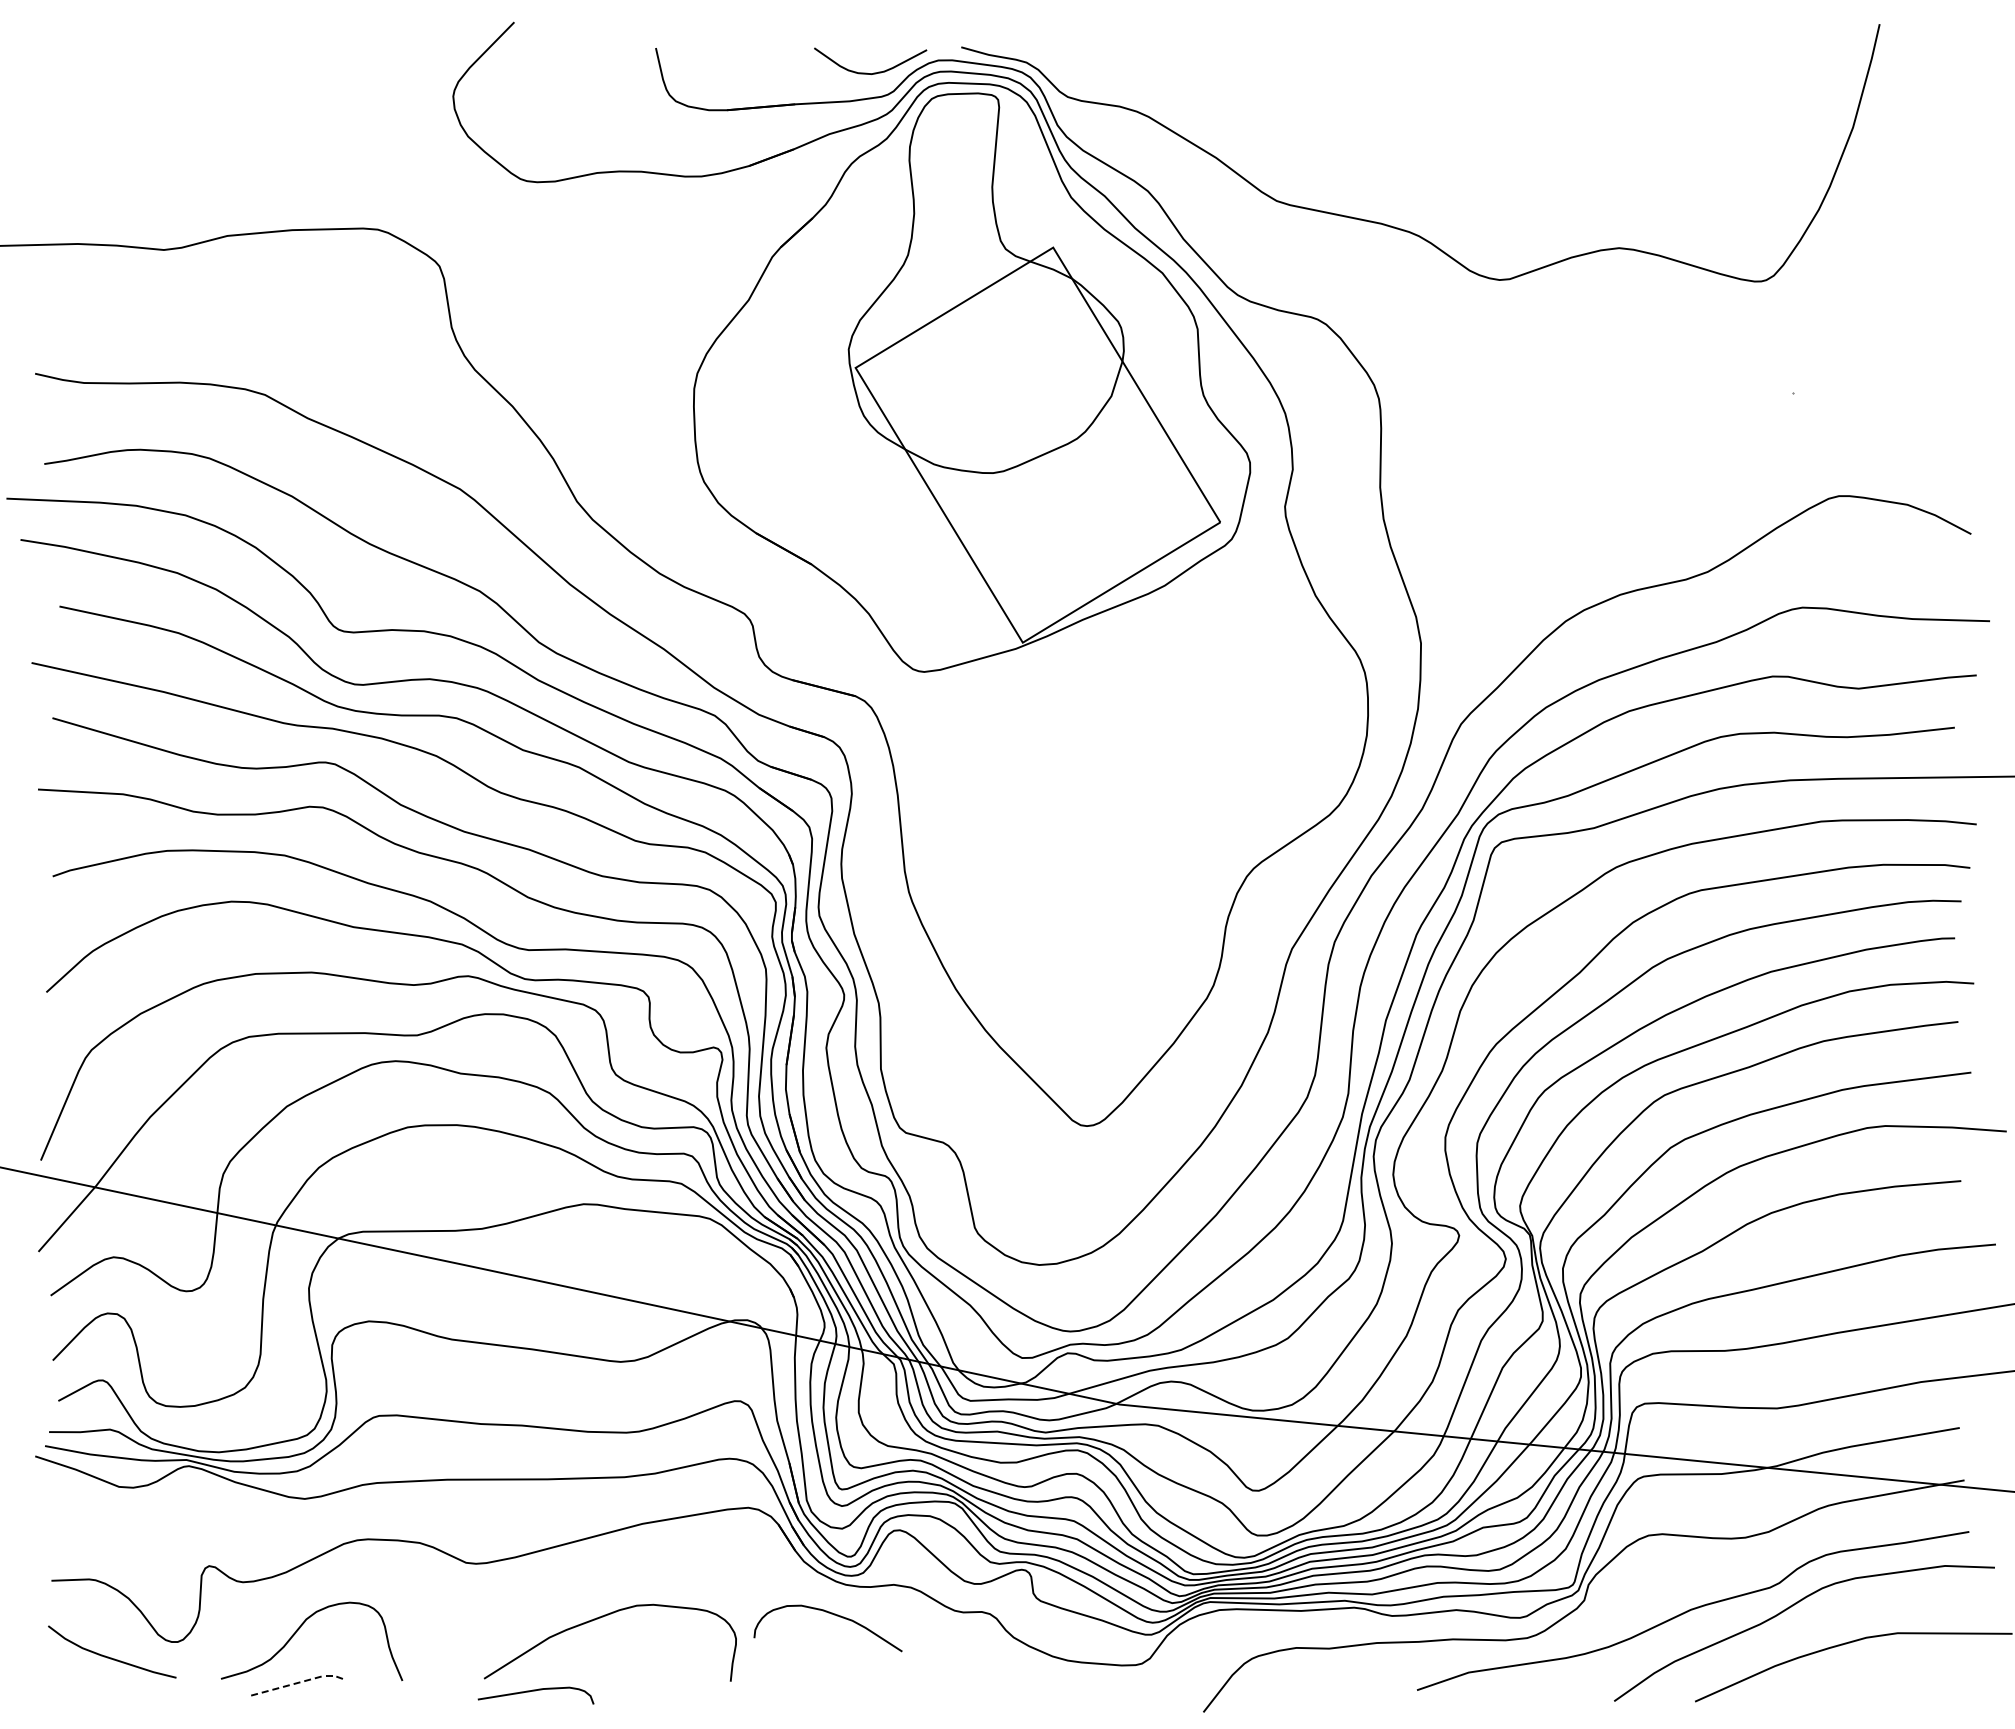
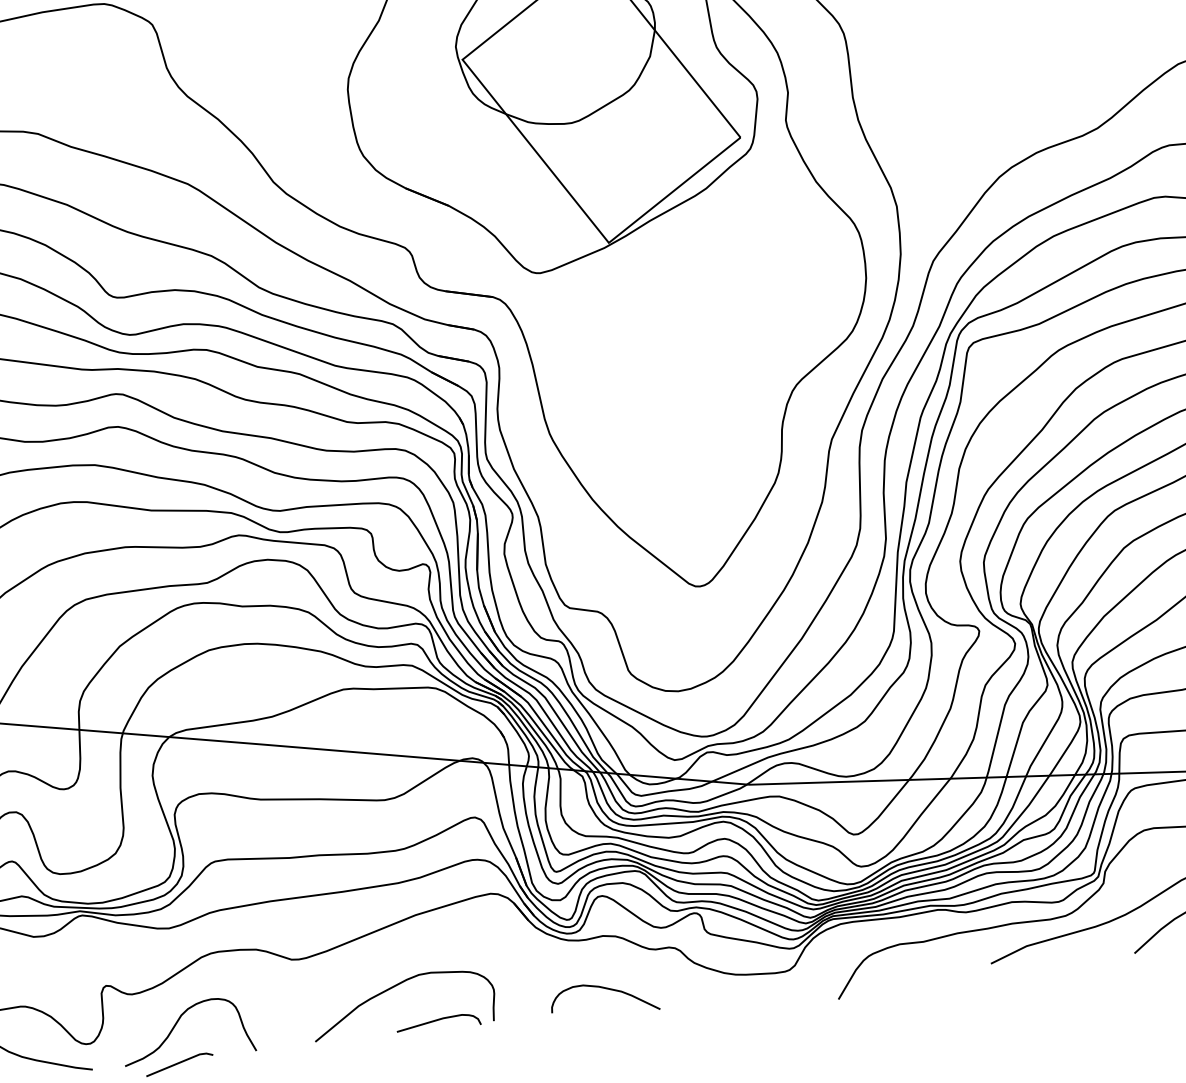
curve: (831, 1614) -> (605, 989), moved
line: (296, 1683) -> (180, 1062), dashed -> solid
curve: (535, 1691) -> (437, 1020), moved

